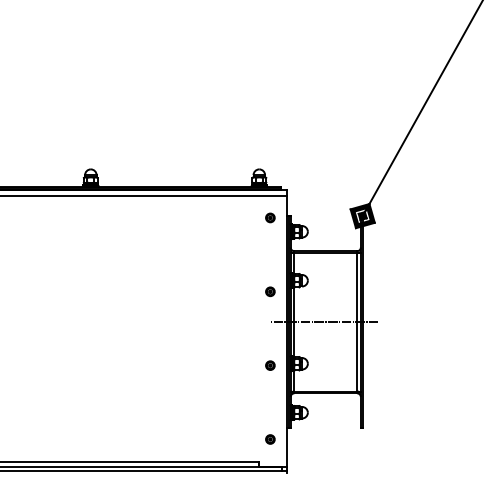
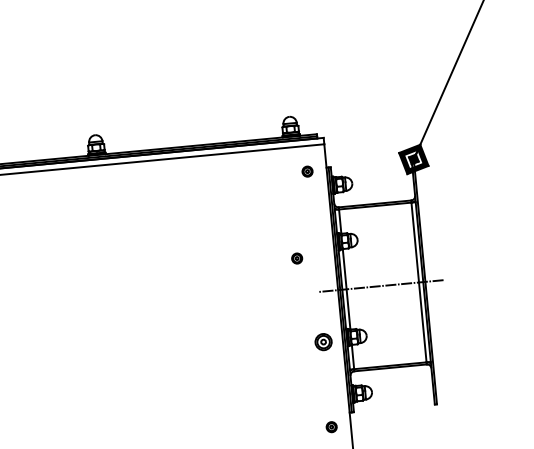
part: (270, 291) -> (297, 258), moved
part: (270, 365) -> (323, 341), size x1.6

